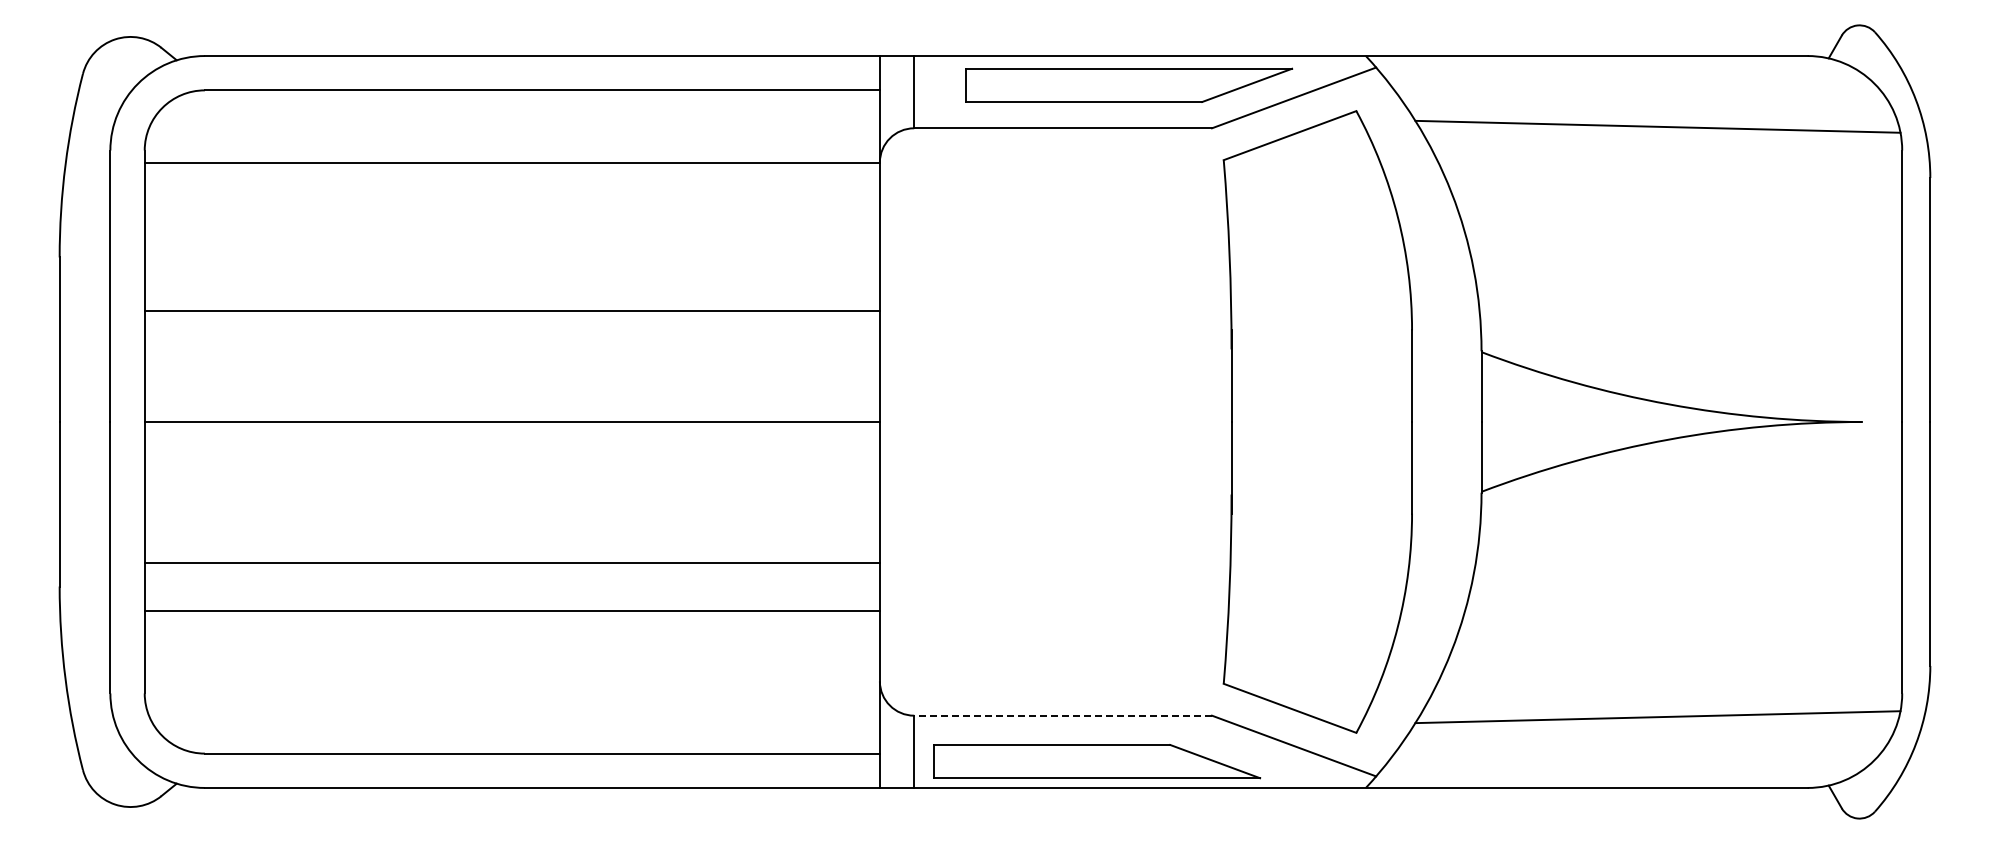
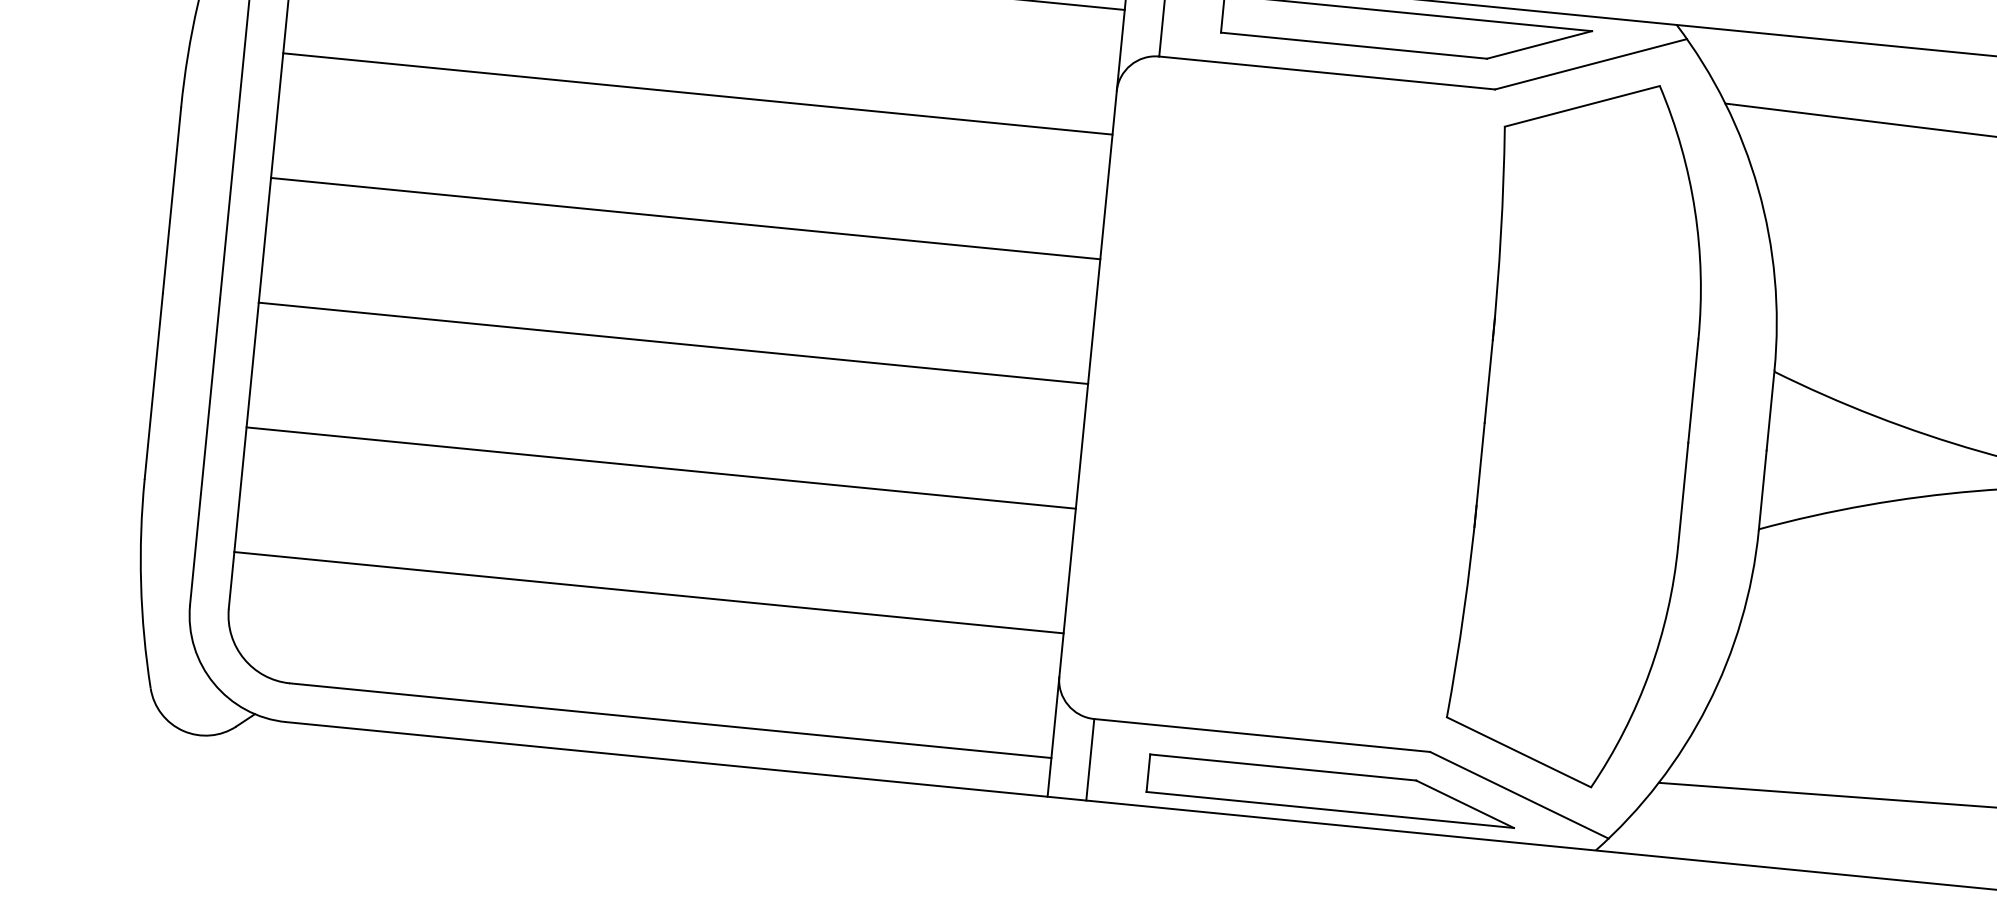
line: (511, 162) -> (697, 93), moved
line: (511, 562) -> (660, 467), moved
line: (511, 611) -> (648, 593), moved
line: (1063, 715) -> (1262, 735), dashed -> solid
part: (1097, 761) -> (1332, 791), moved

